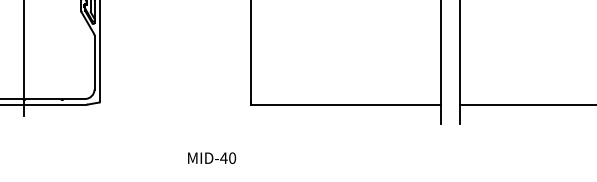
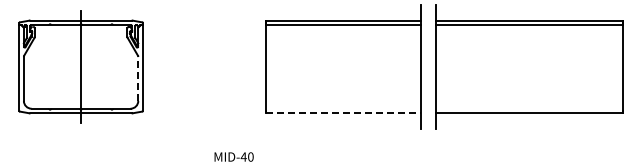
line: (94, 63) -> (138, 79), solid -> dashed
line: (346, 104) -> (343, 113), solid -> dashed

